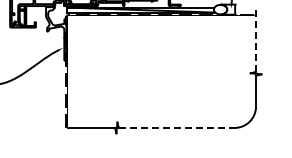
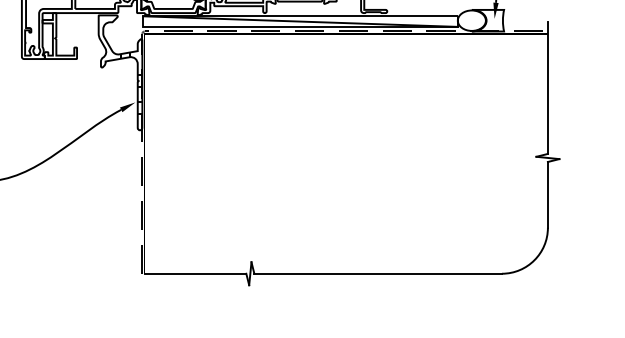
line: (256, 41) -> (548, 88), dashed -> solid
line: (176, 127) -> (377, 272), dashed -> solid

